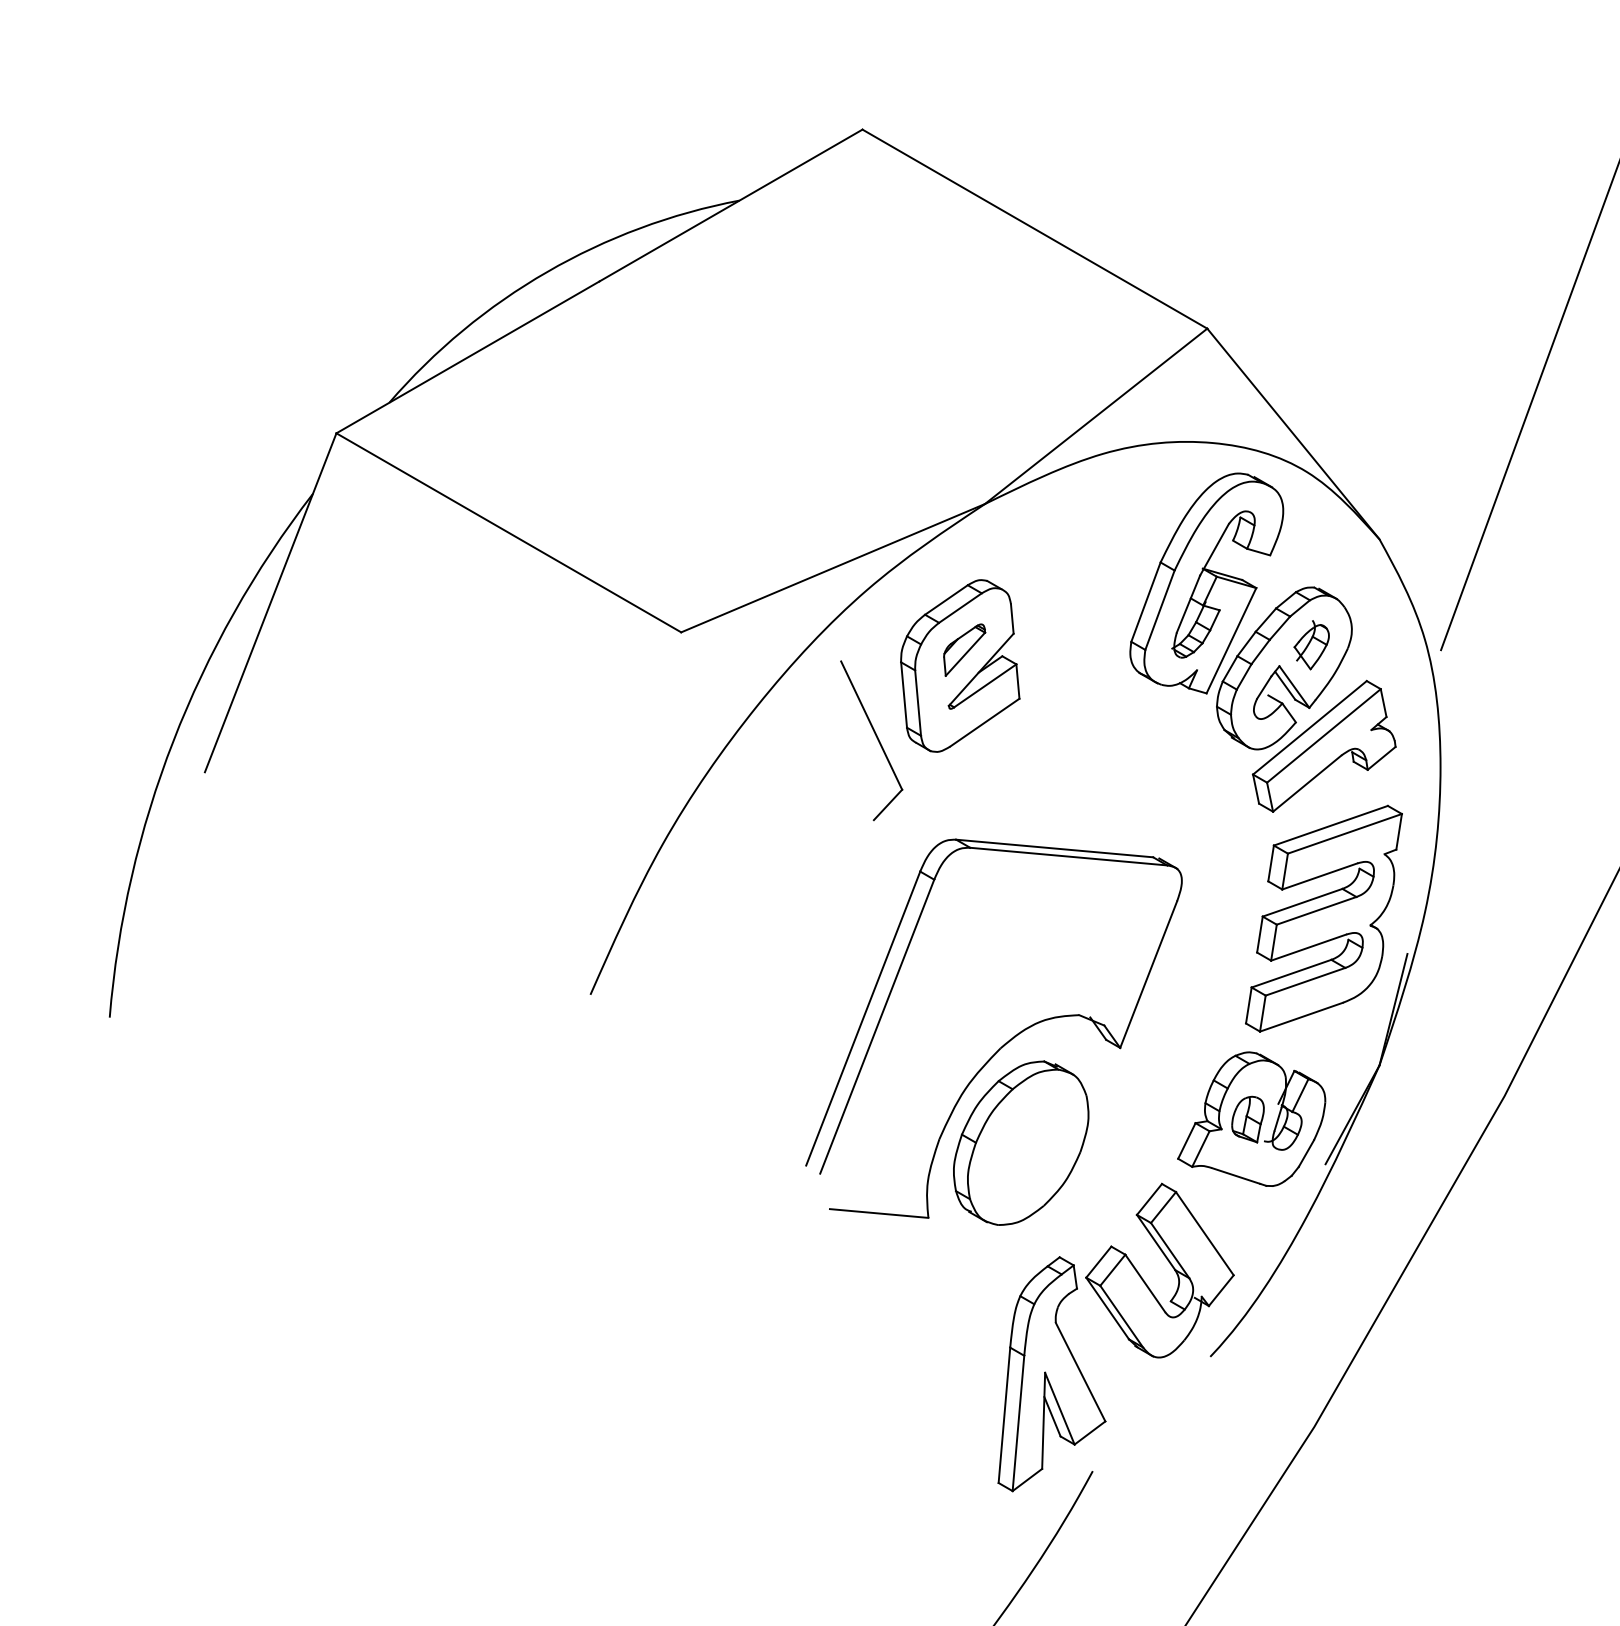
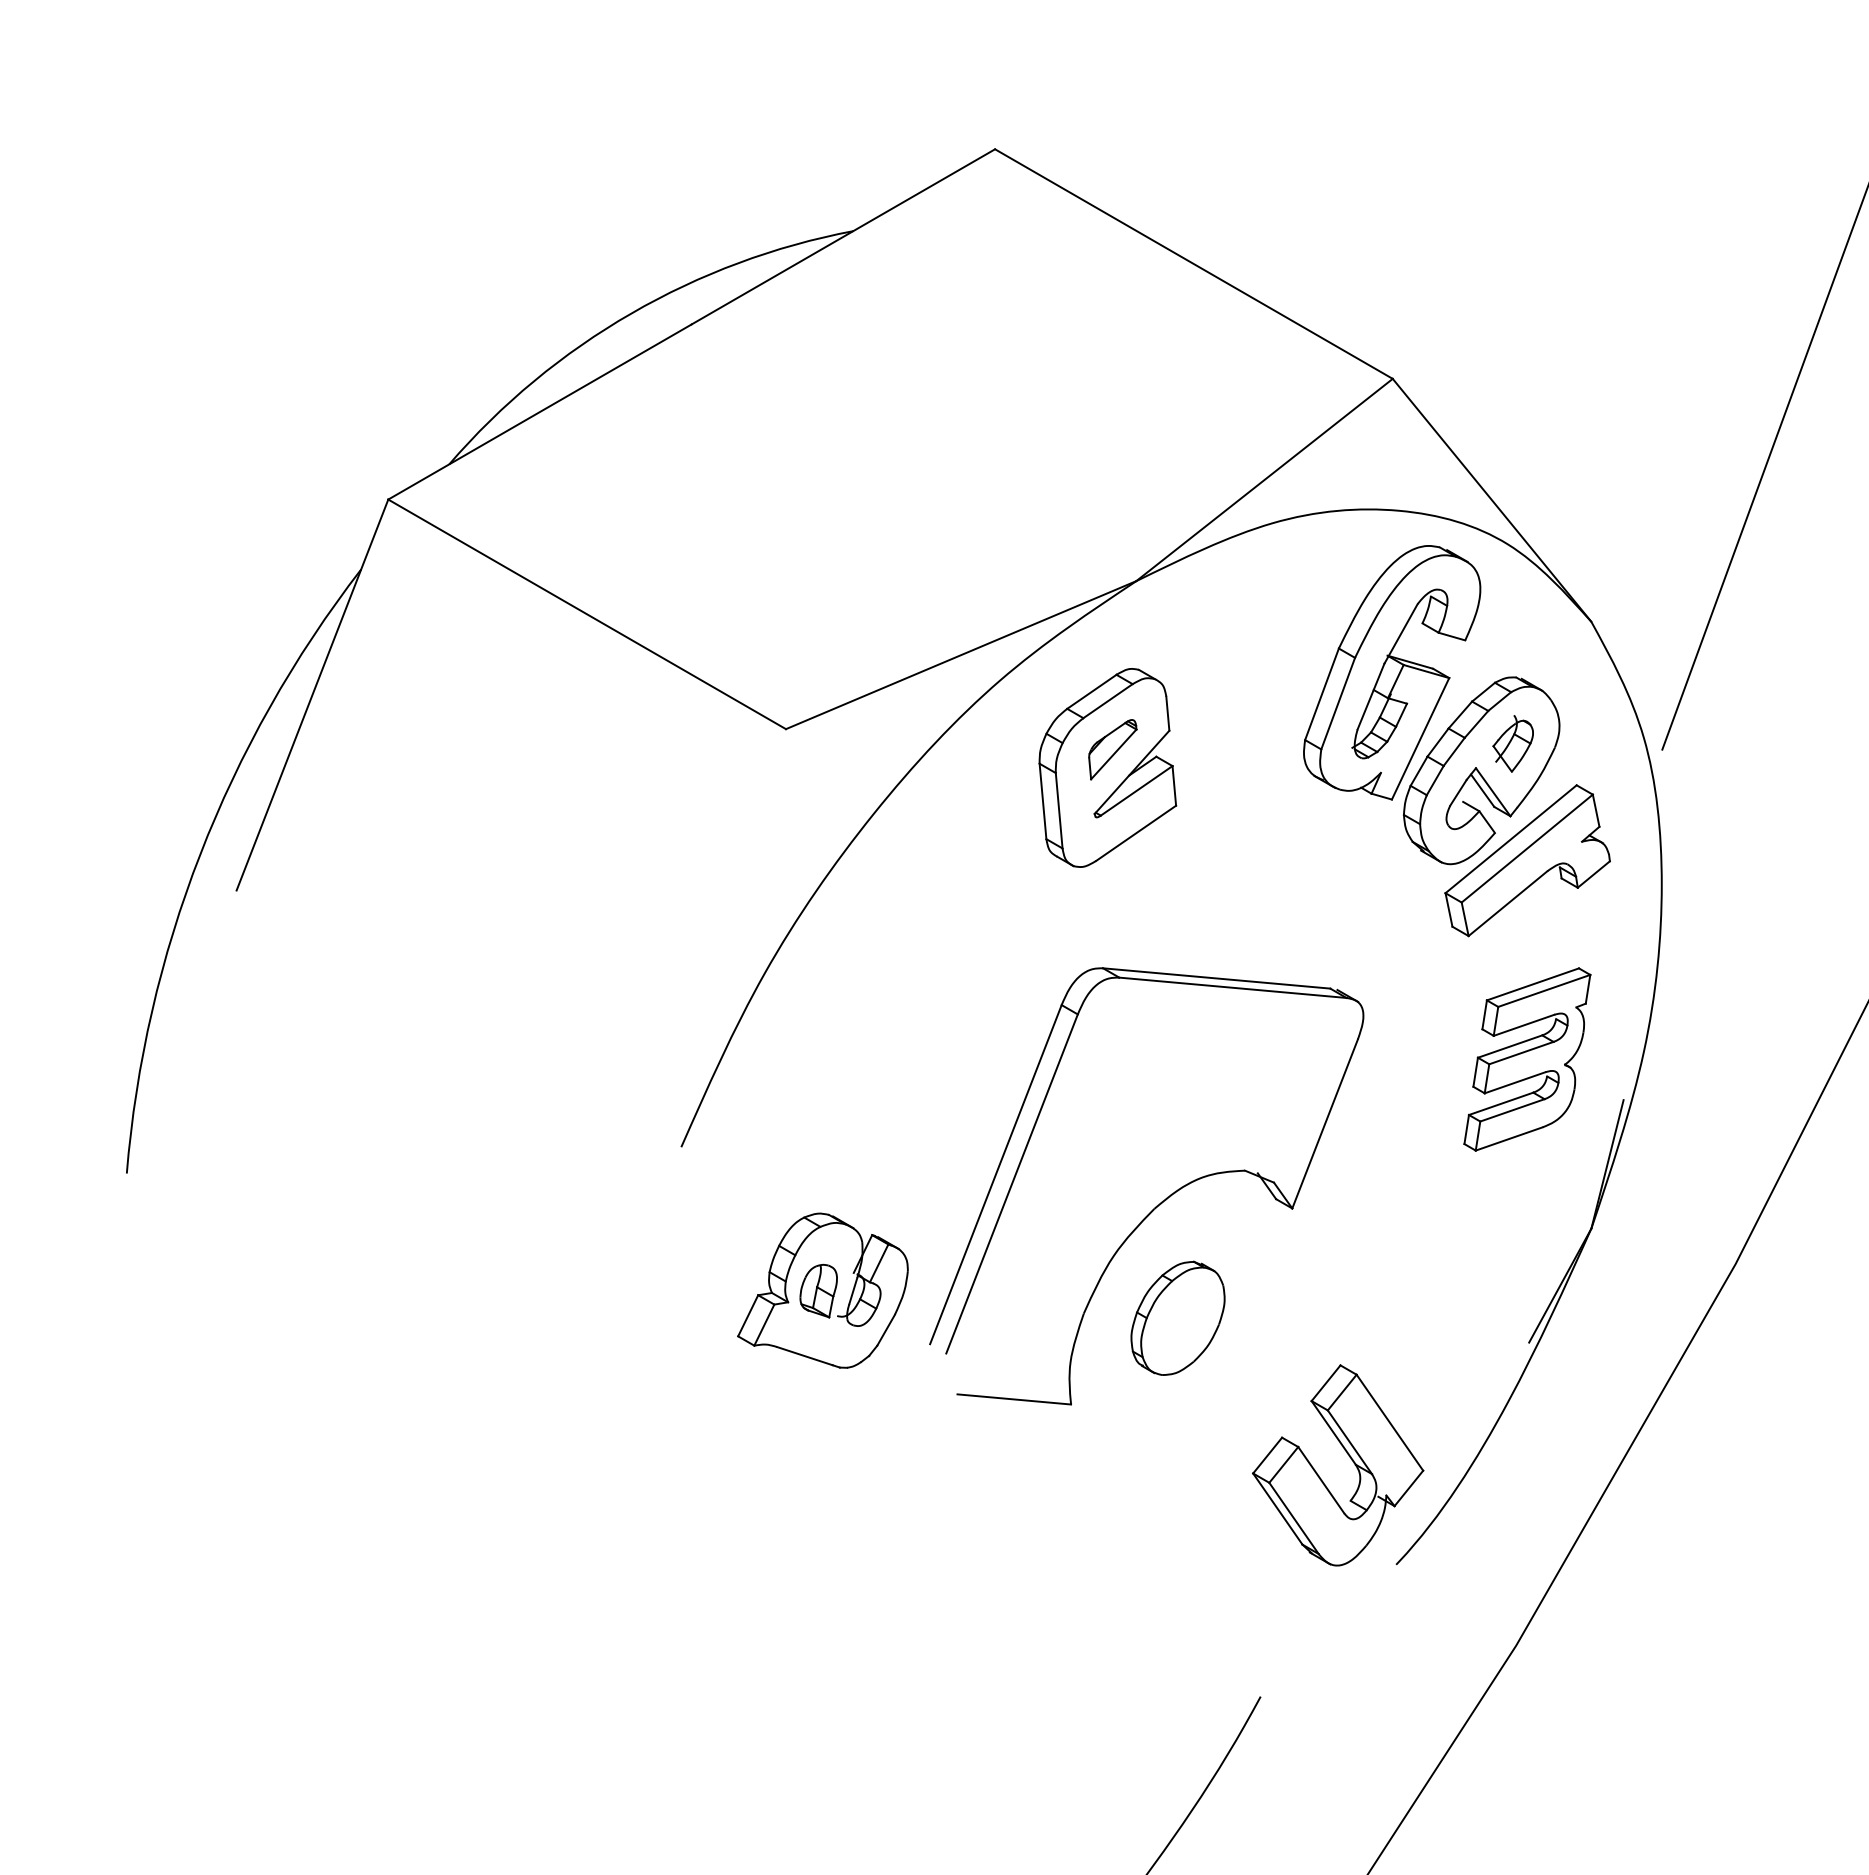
part: (876, 738) -> (1011, 851), removed
part: (1324, 918) -> (1527, 1059), size x0.7
part: (1251, 1119) -> (822, 1290), moved
part: (1020, 1143) -> (1177, 1318), size x0.6
part: (1051, 1373) -> (1213, 1584), removed

